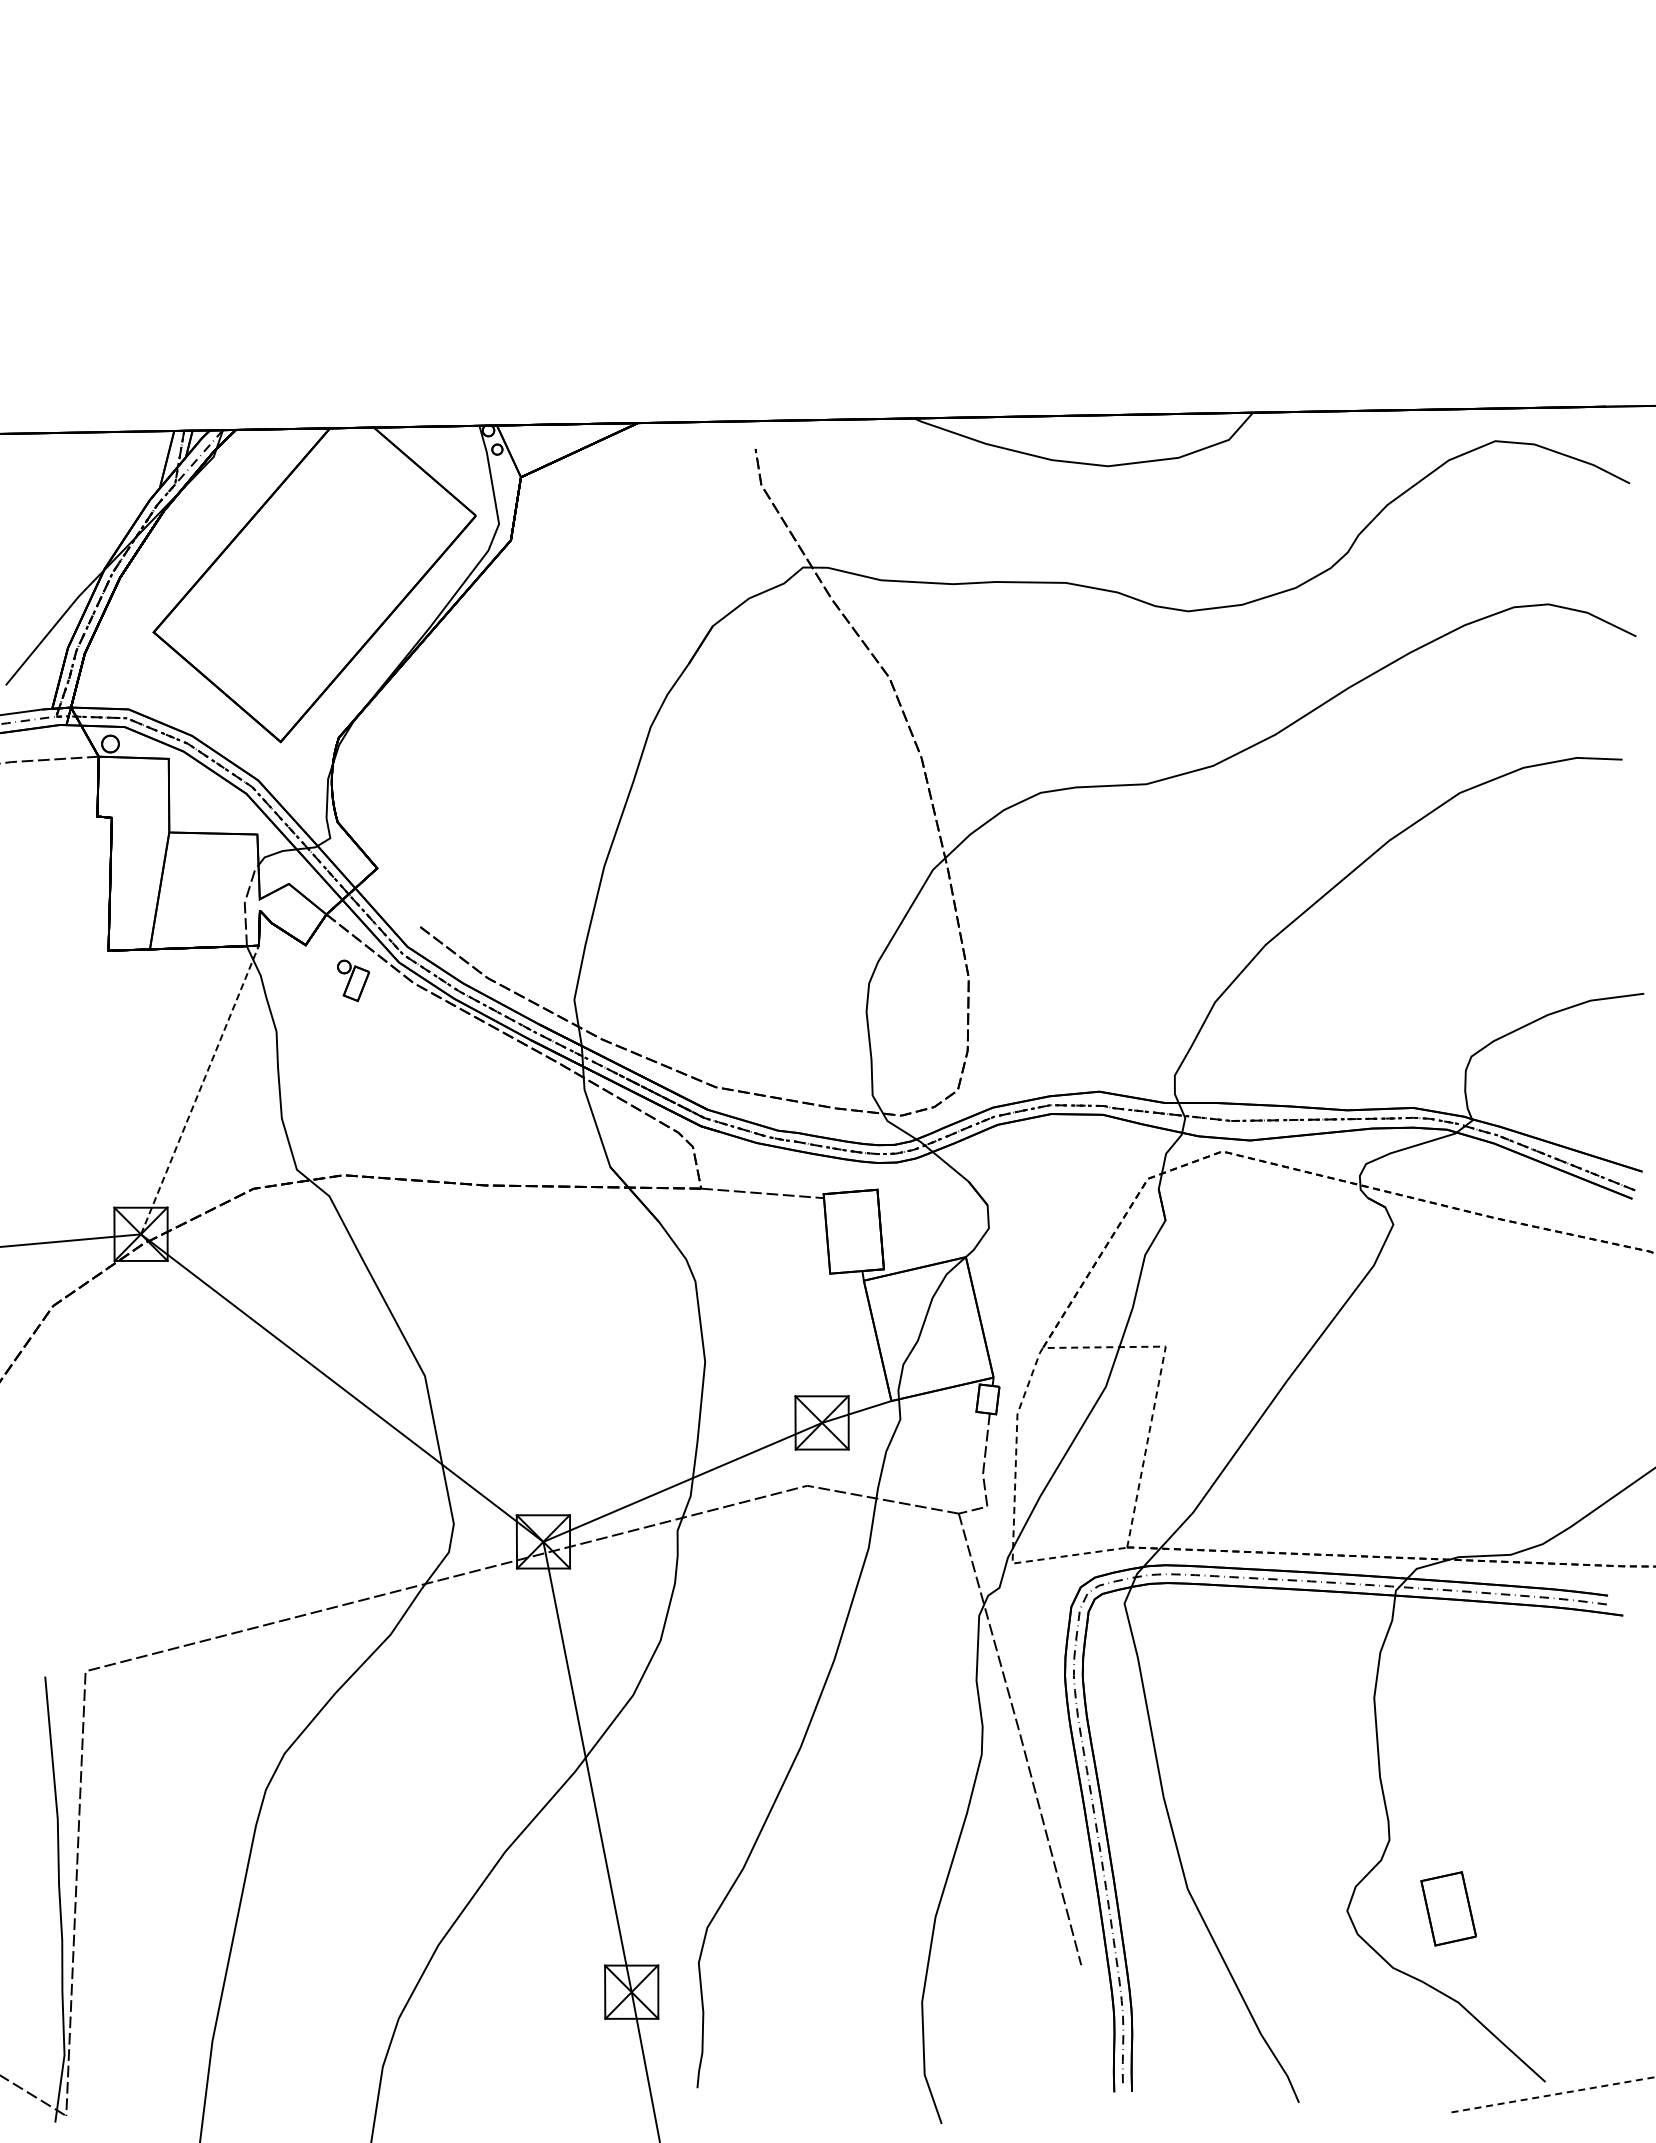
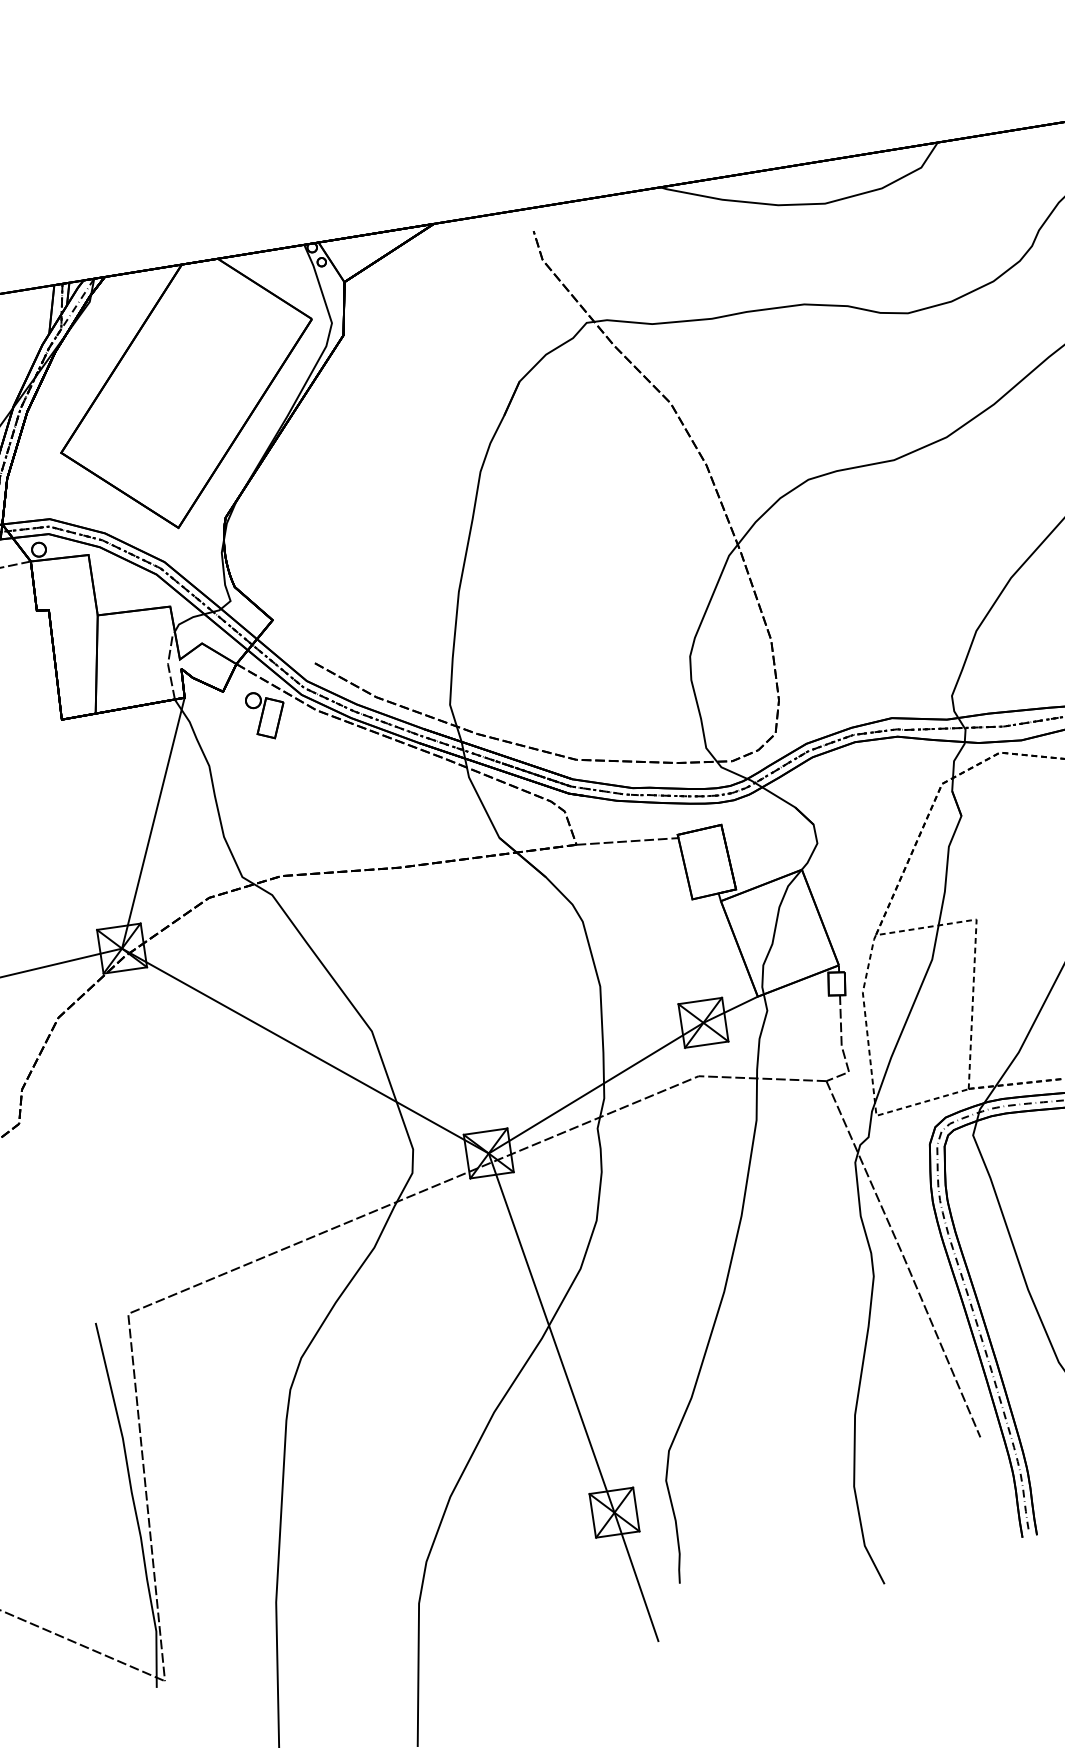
part: (353, 980) -> (266, 715), size x1.43
line: (199, 1090) -> (153, 823), dashed -> solid

